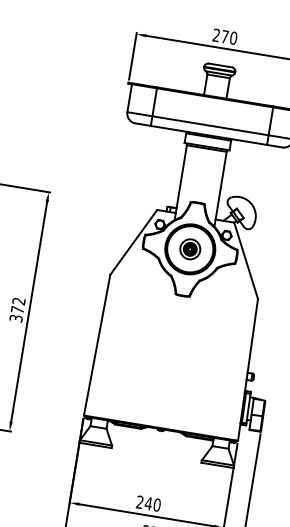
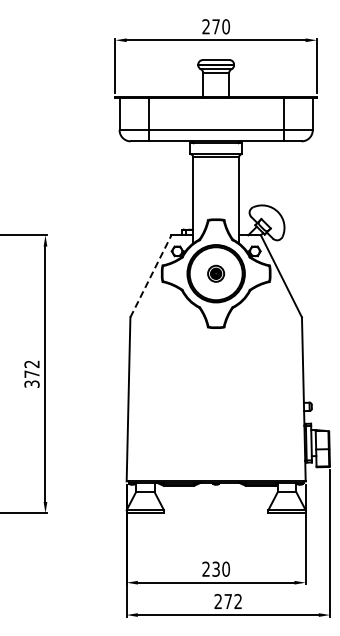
line: (133, 242) -> (150, 276), solid -> dashed
part: (189, 249) -> (215, 273), size x0.7
text: (149, 503) -> (216, 568), 240 -> 230

